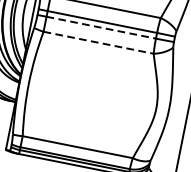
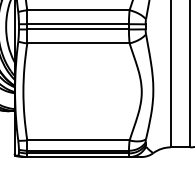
line: (101, 27) -> (78, 29), dashed -> solid
line: (98, 42) -> (78, 43), dashed -> solid

